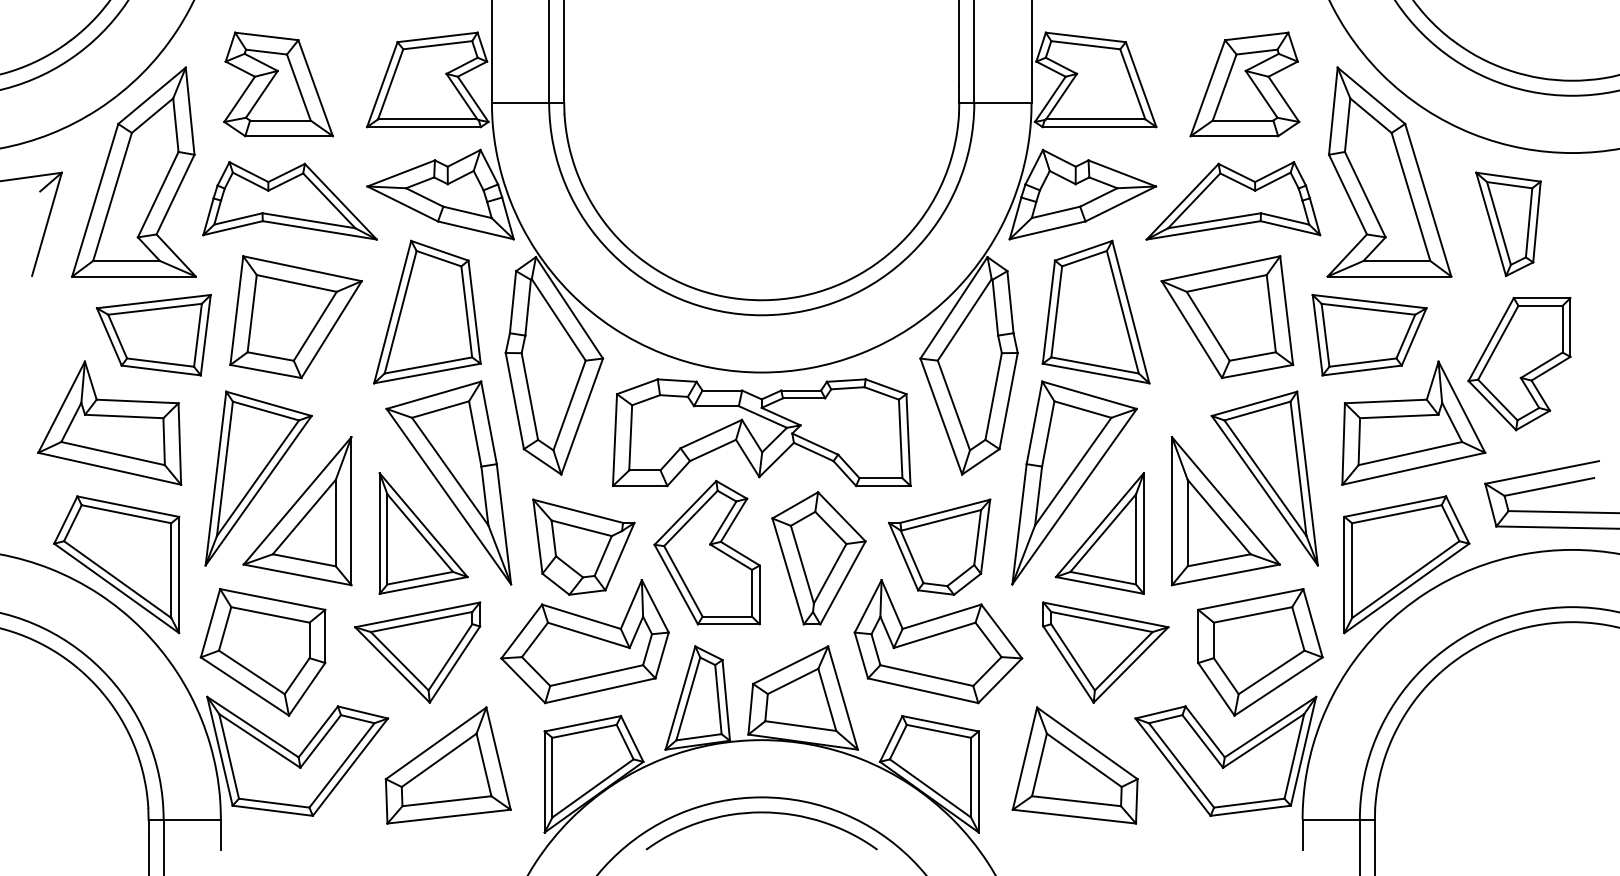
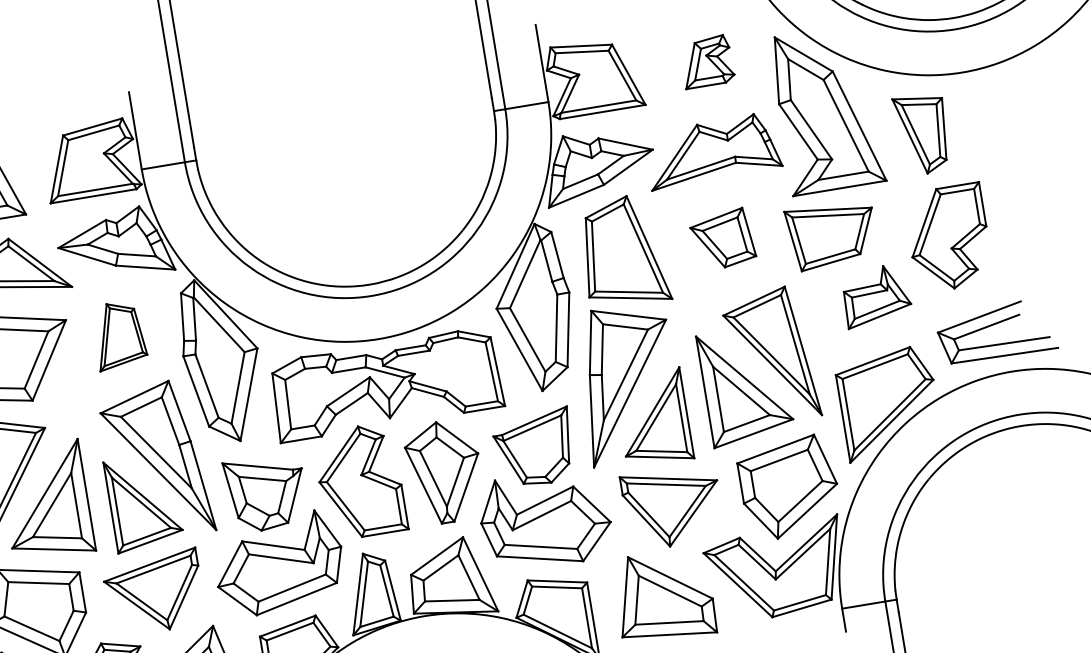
part: (1244, 84) -> (706, 61), size x0.6
part: (427, 311) -> (119, 334), size x0.6
part: (1227, 317) -> (722, 239), size x0.6
part: (1413, 422) -> (876, 295), size x0.6

